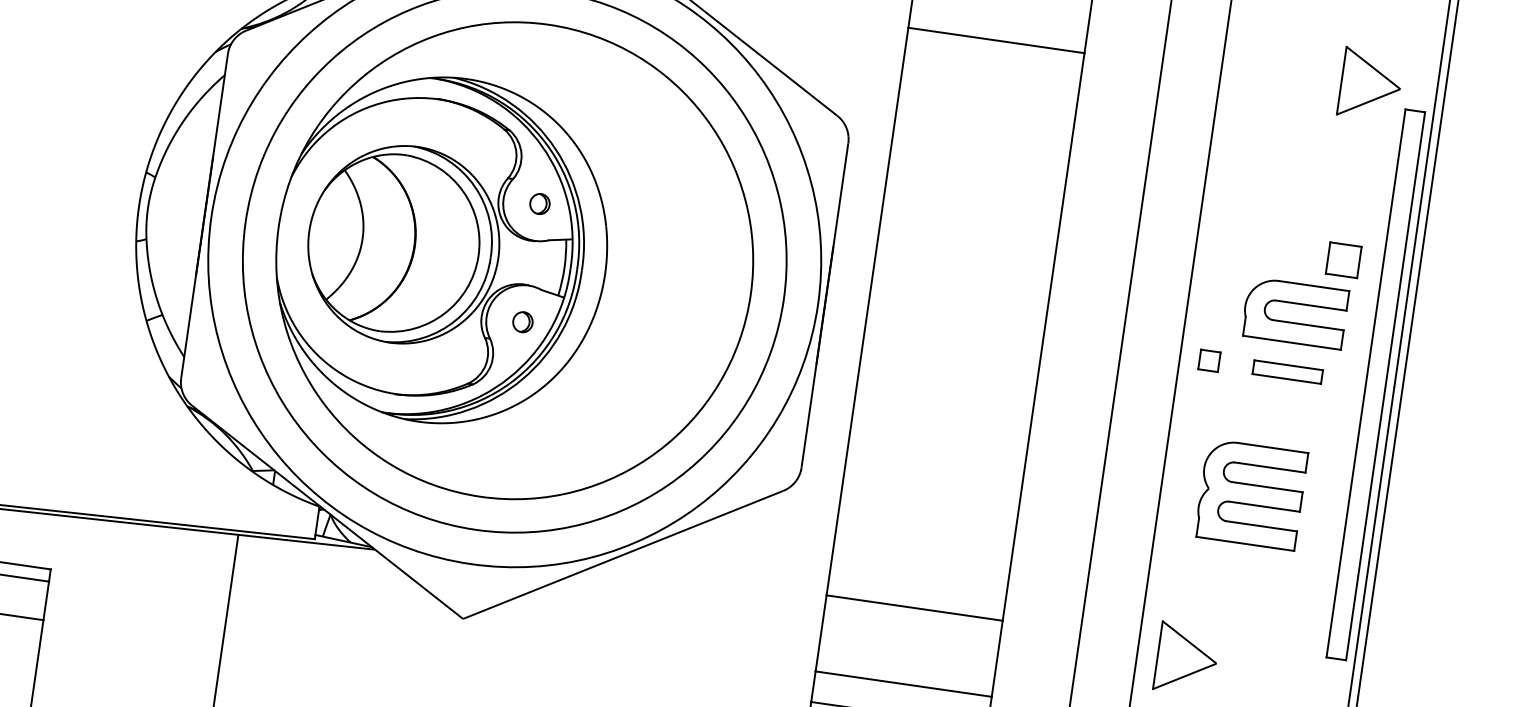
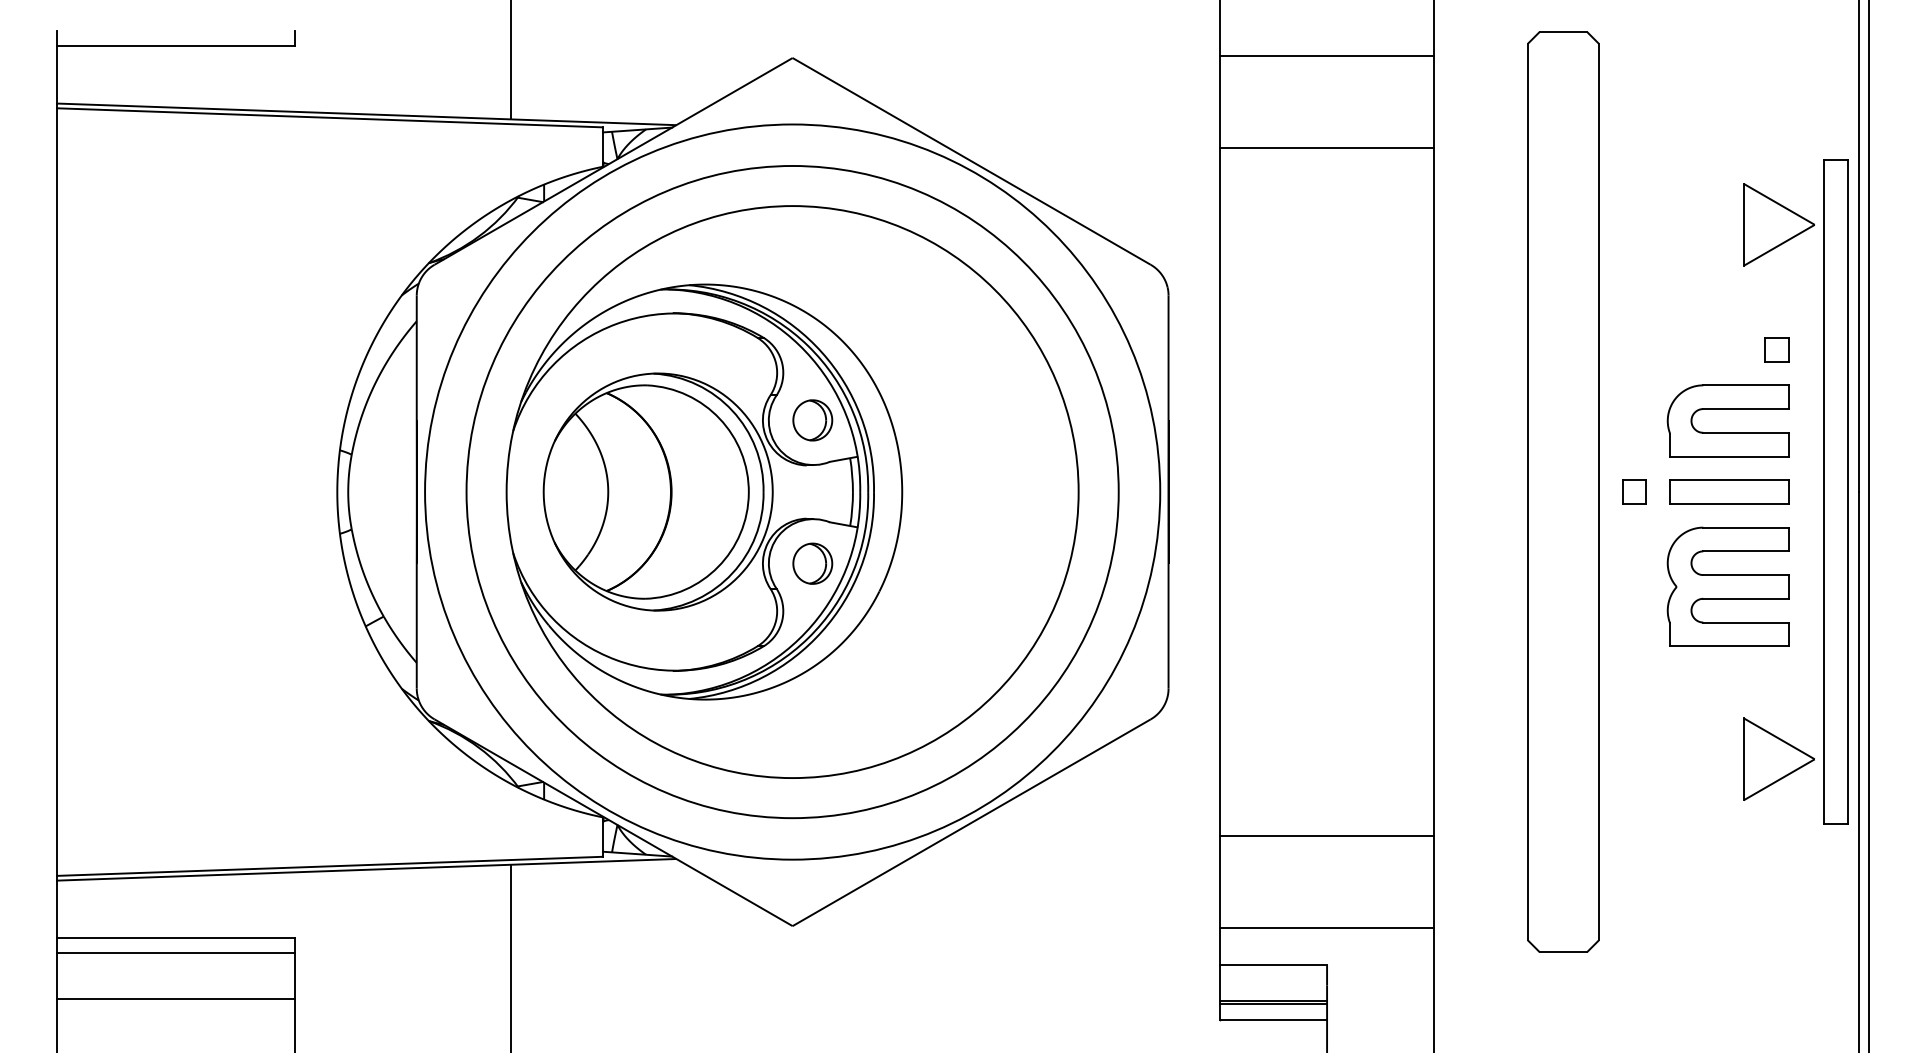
part: (1370, 84) -> (1778, 224), moved
part: (539, 204) -> (812, 420), size x1.67
part: (1343, 260) -> (1776, 349), size x0.62
part: (522, 322) -> (812, 563), size x1.67
part: (1287, 371) -> (1729, 491), size x1.43
part: (1250, 494) -> (1727, 586), moved
part: (1186, 658) -> (1778, 758), moved

